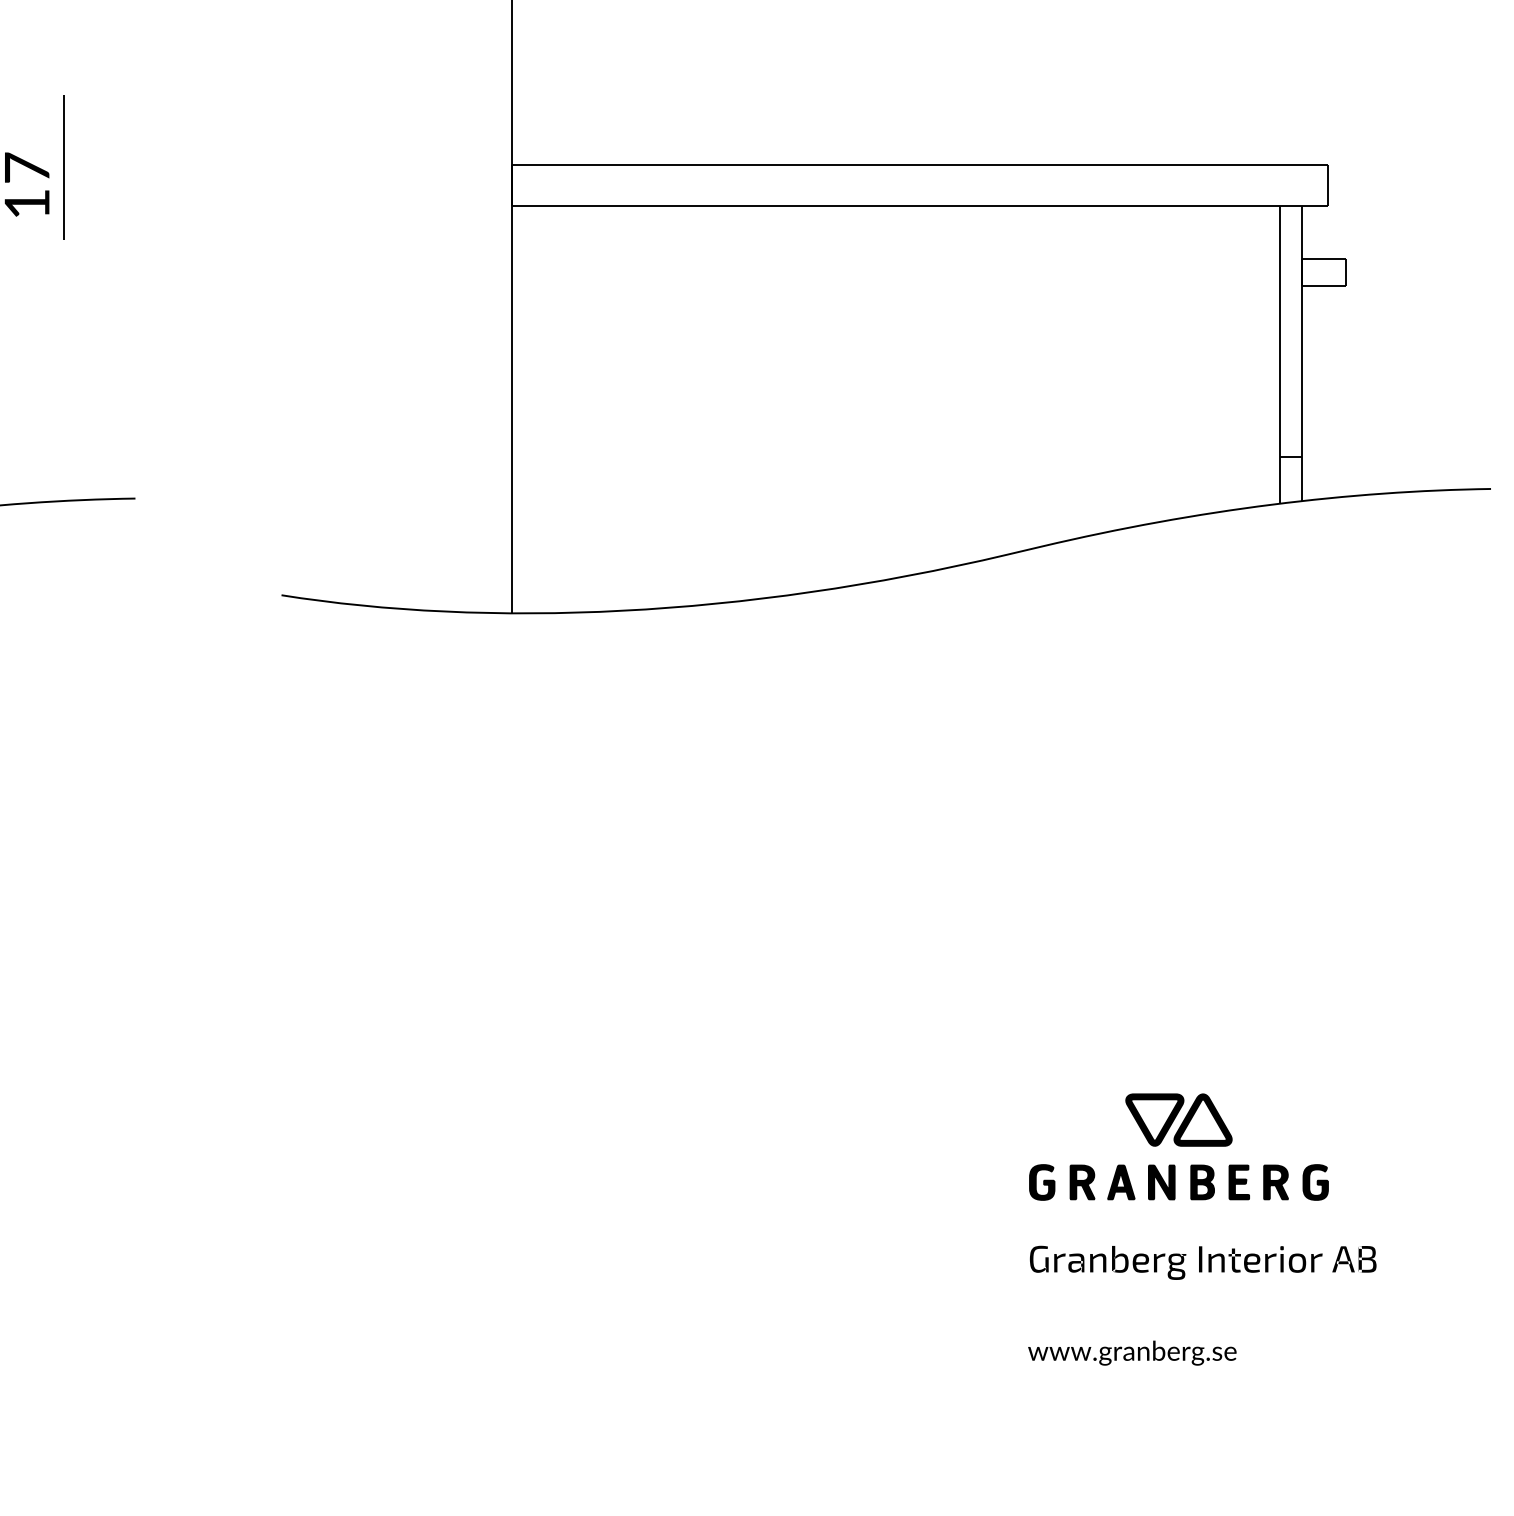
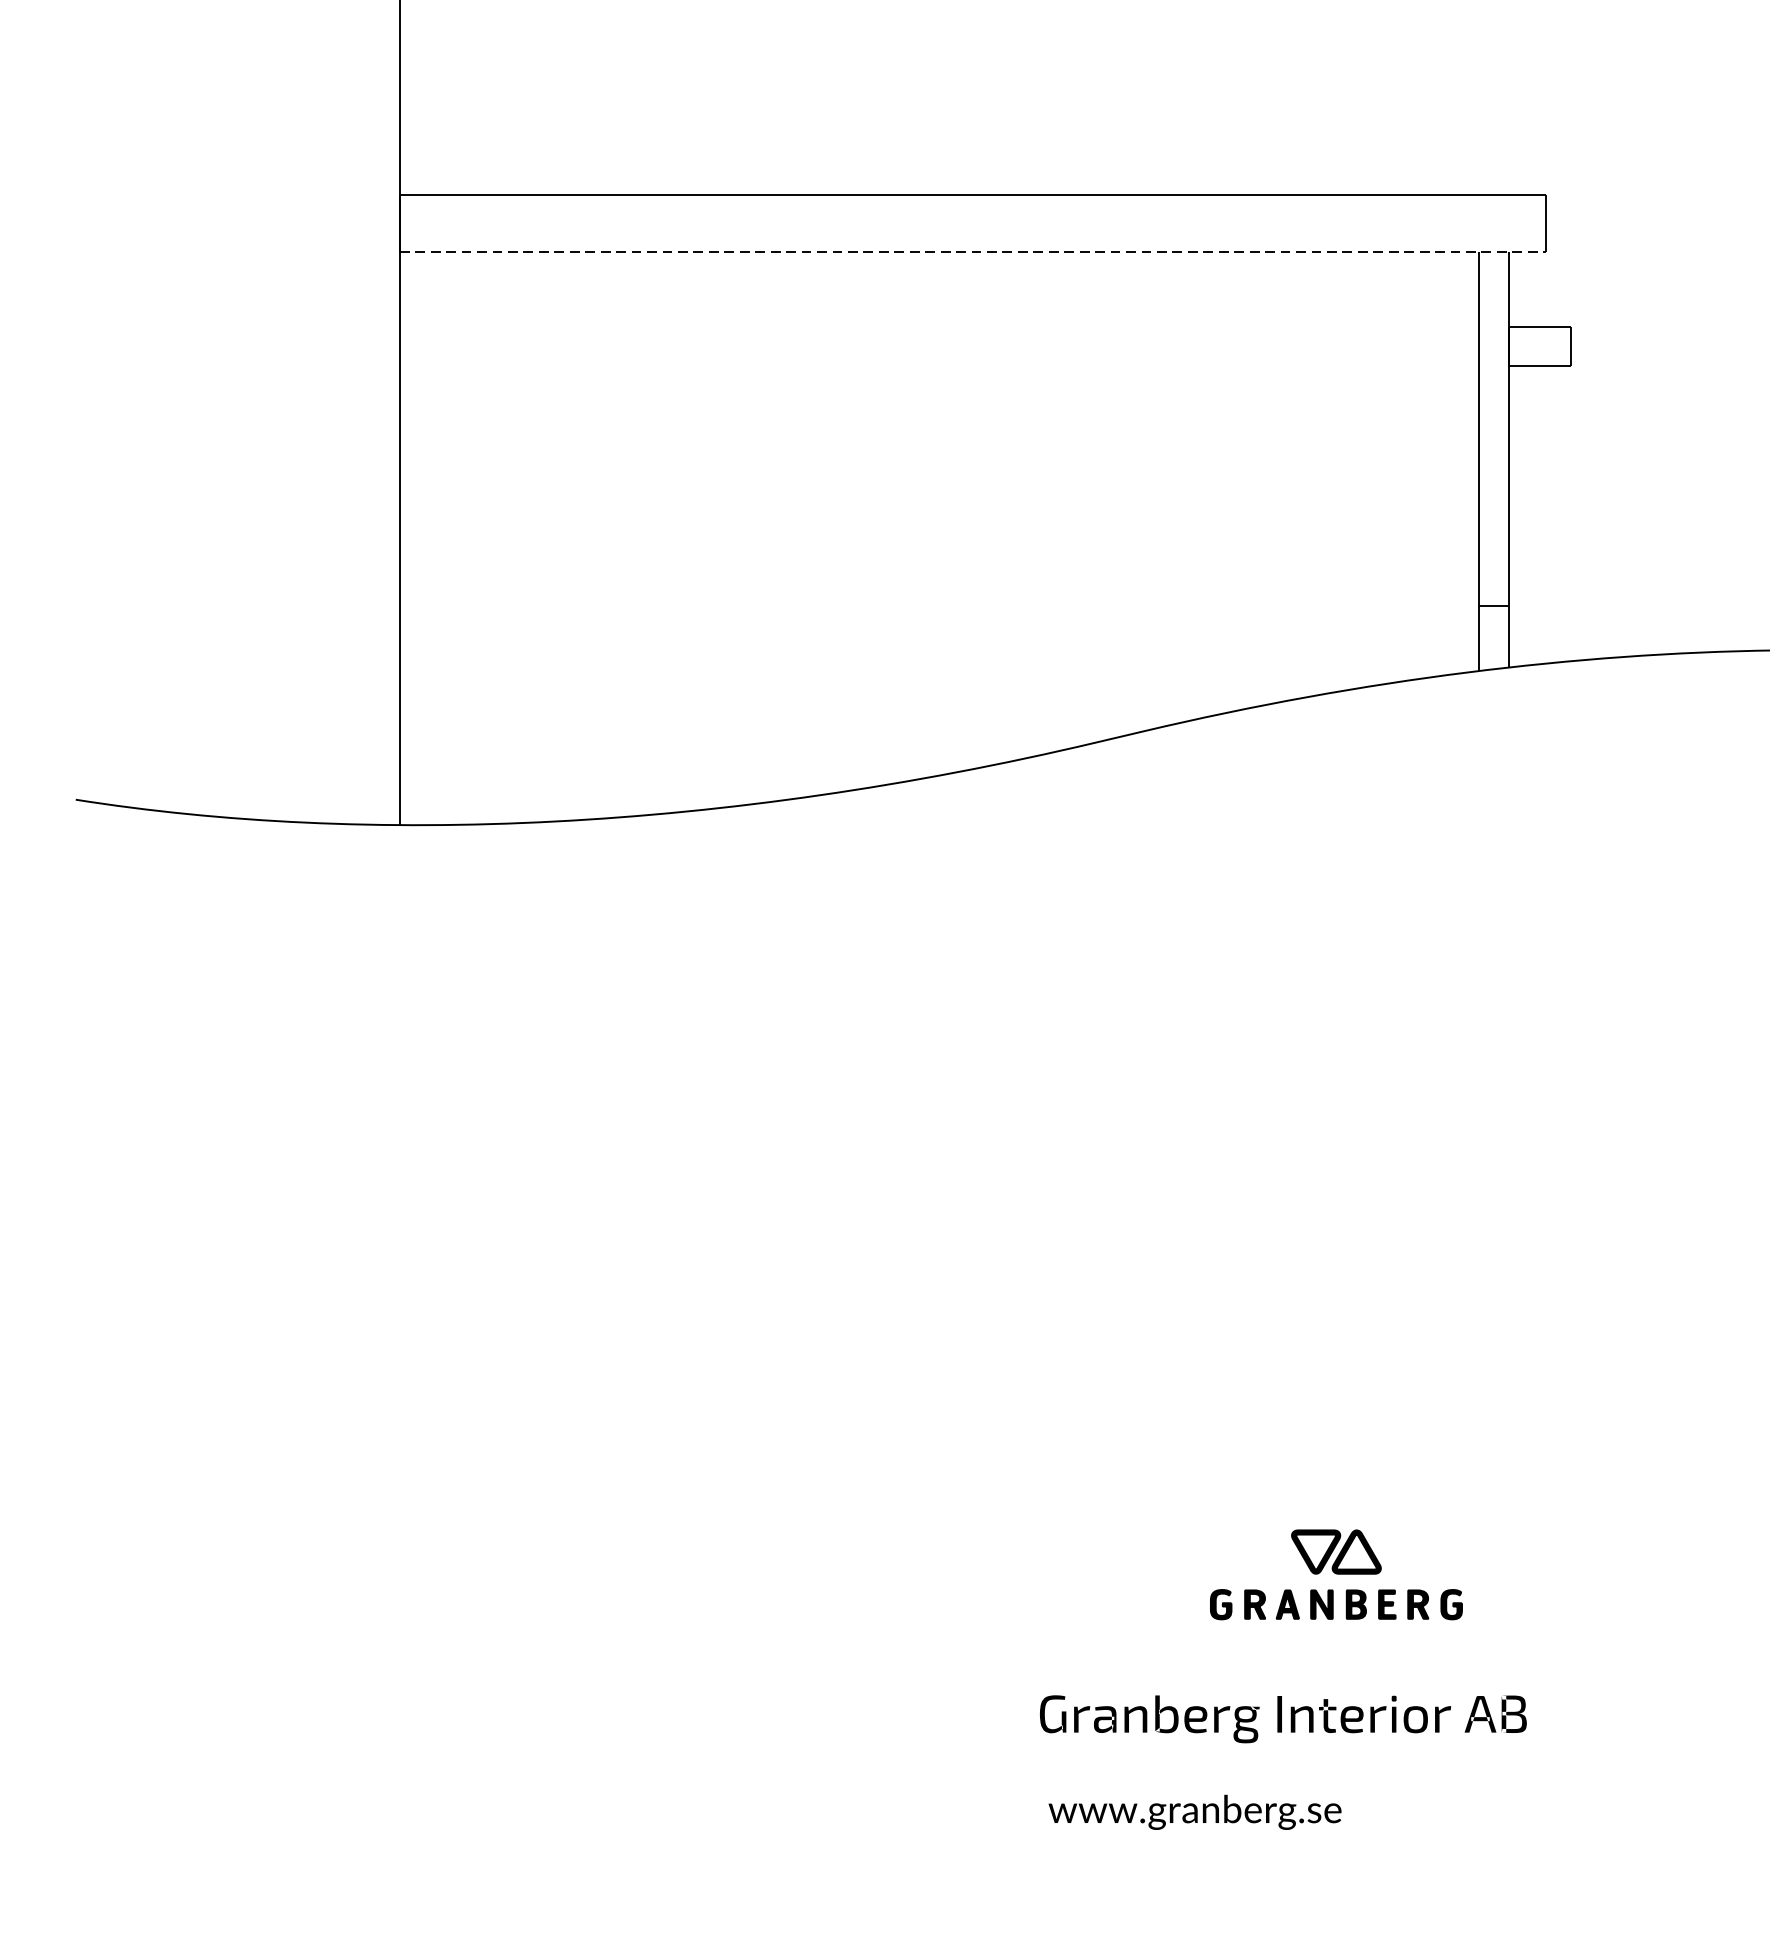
line: (920, 205) -> (973, 252), solid -> dashed
part: (1178, 1146) -> (1335, 1574), size x0.6
text: (1203, 1262) -> (1283, 1718), moved
text: (1132, 1352) -> (1195, 1811), moved

